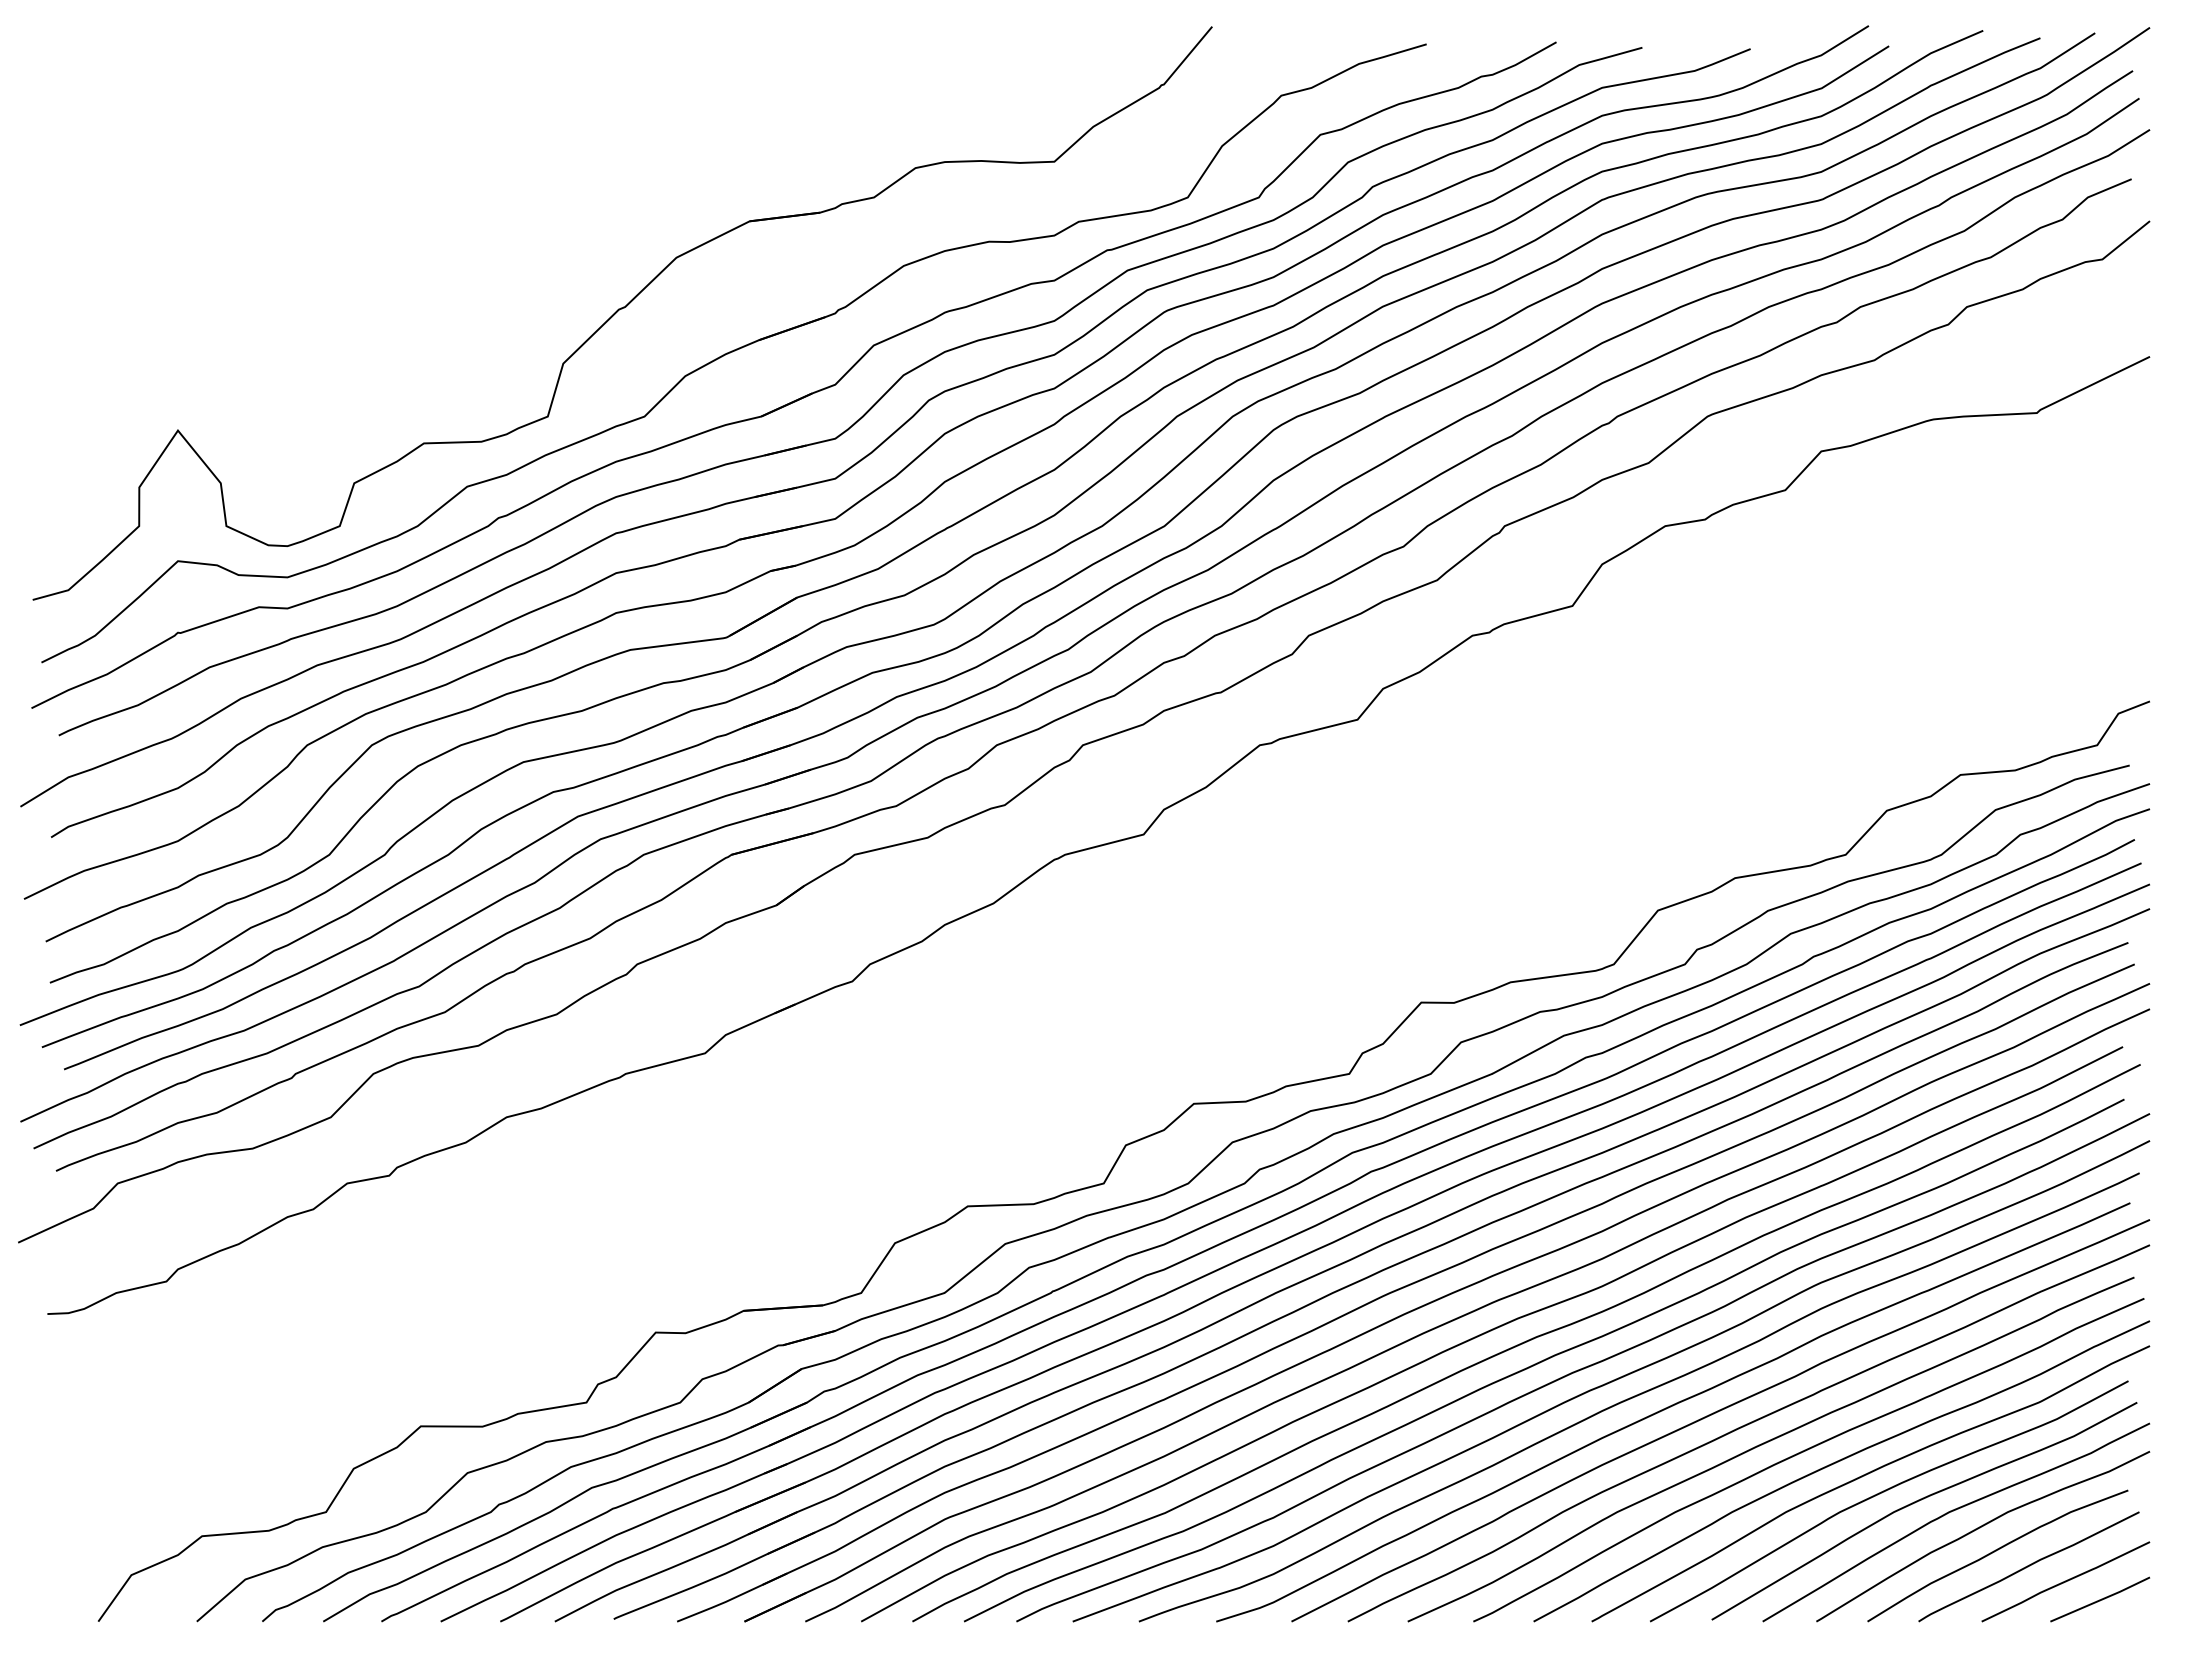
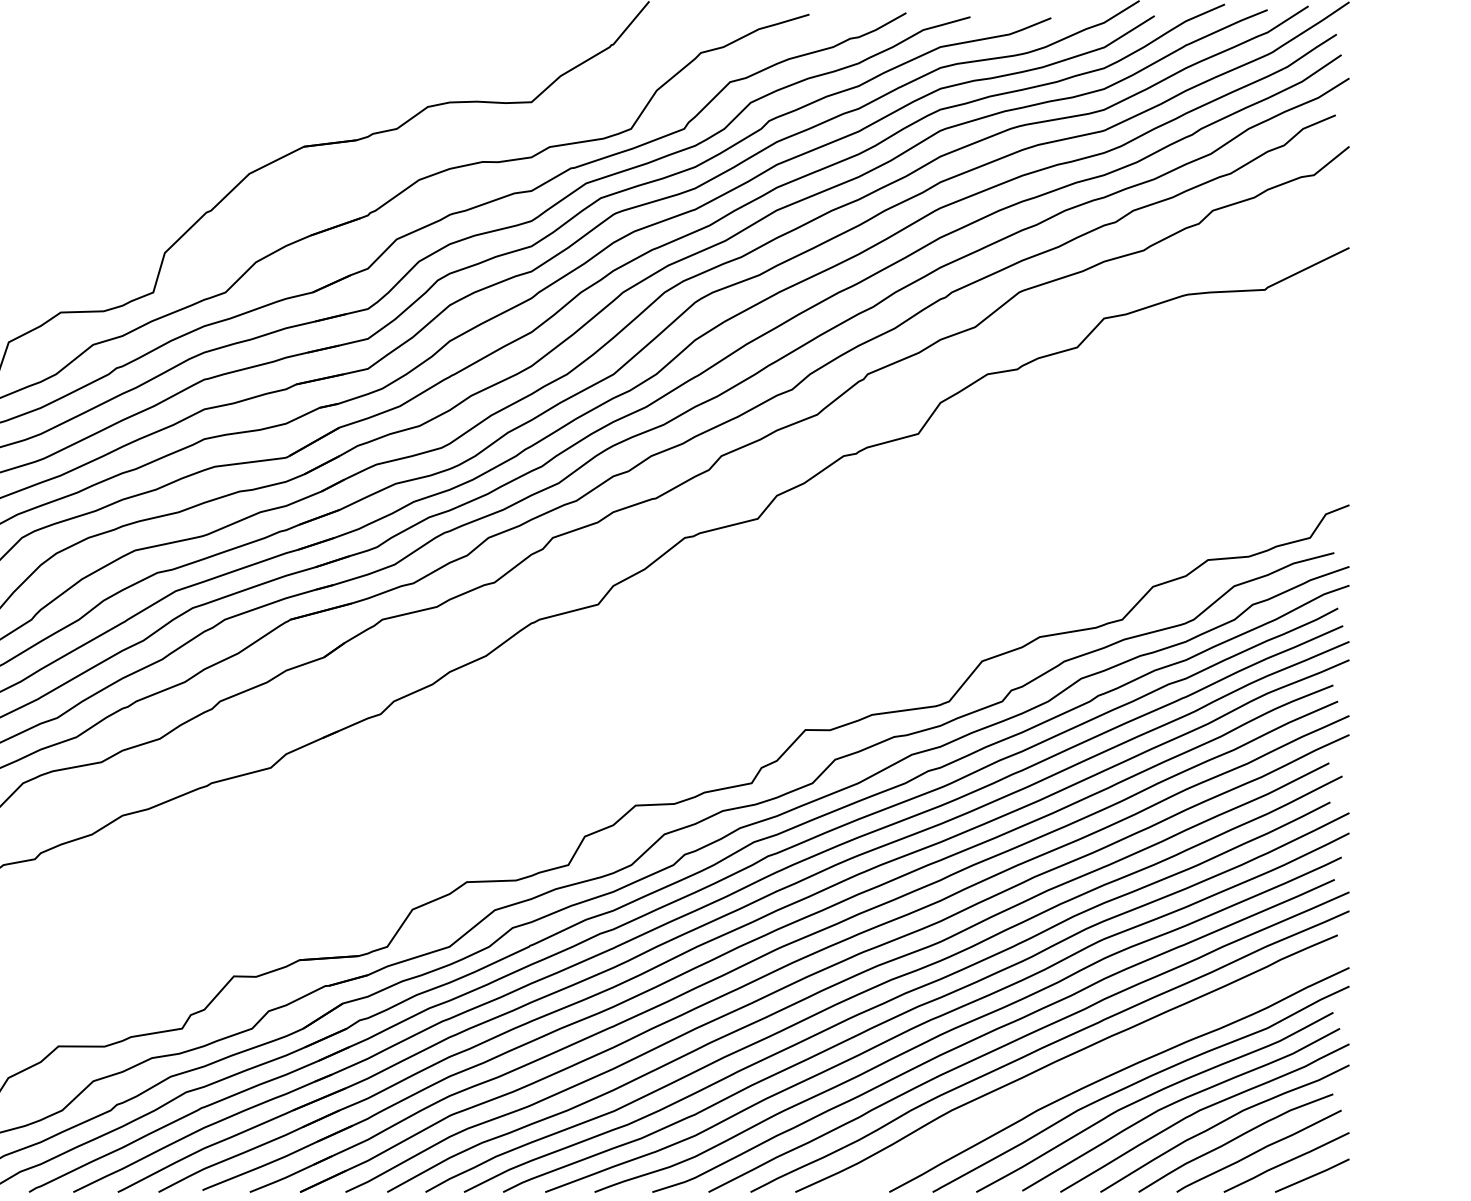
curve: (1803, 1452) -> (1090, 1065), removed

